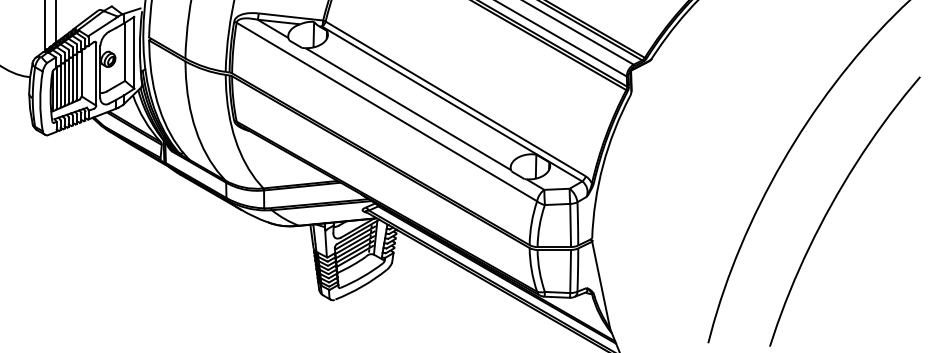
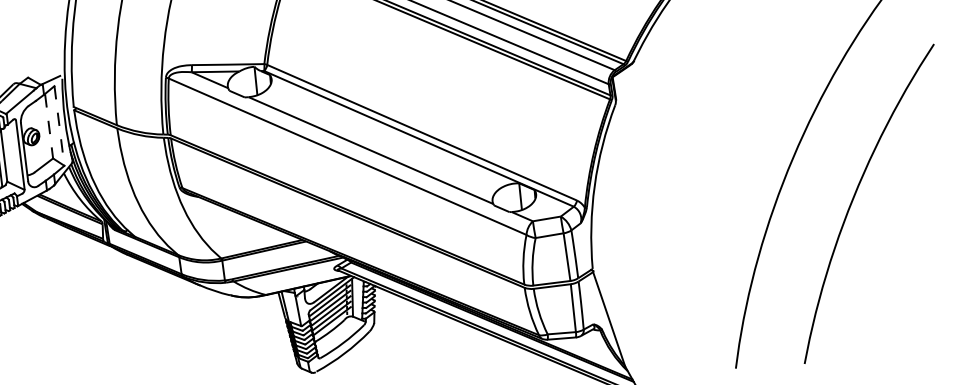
line: (125, 52) -> (49, 126), solid -> dashed
line: (134, 52) -> (59, 125), solid -> dashed

